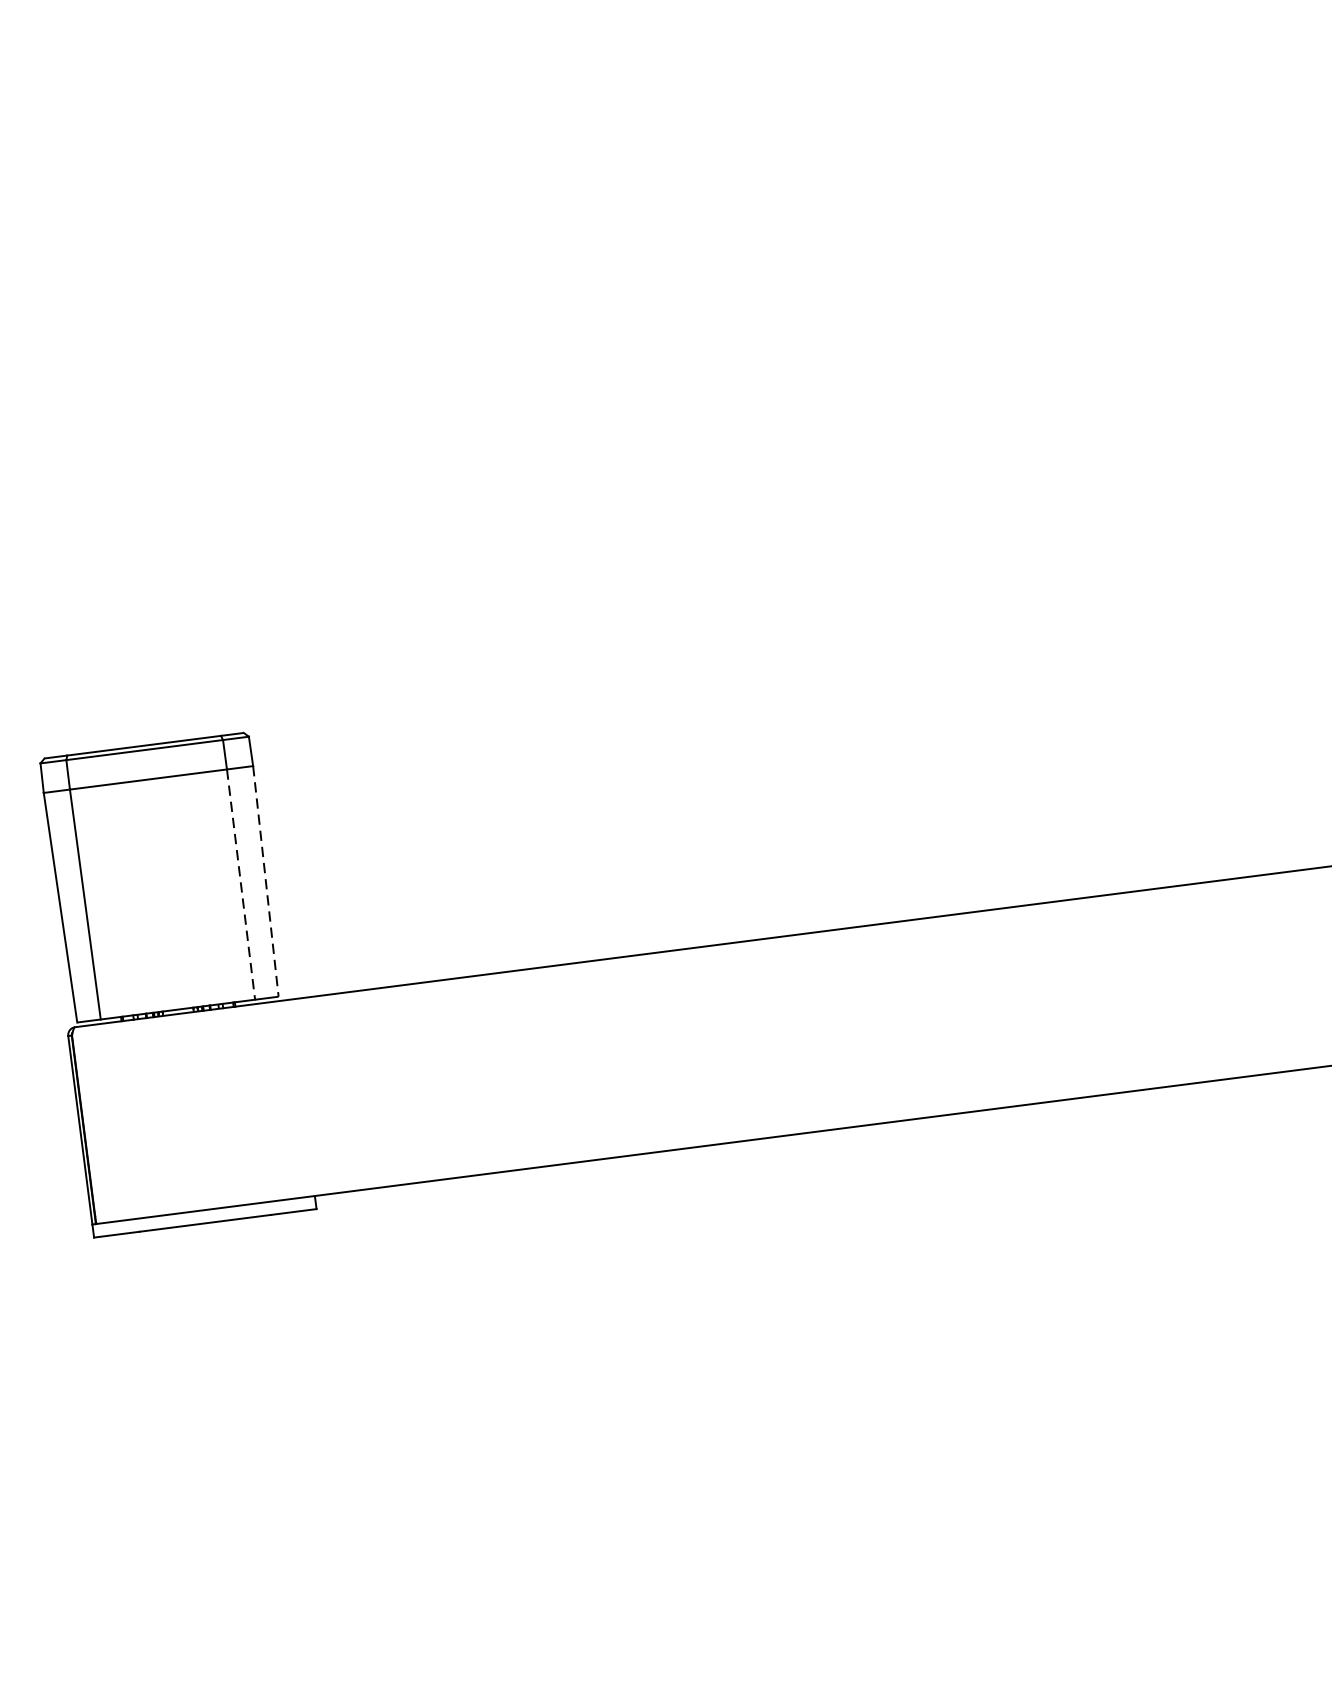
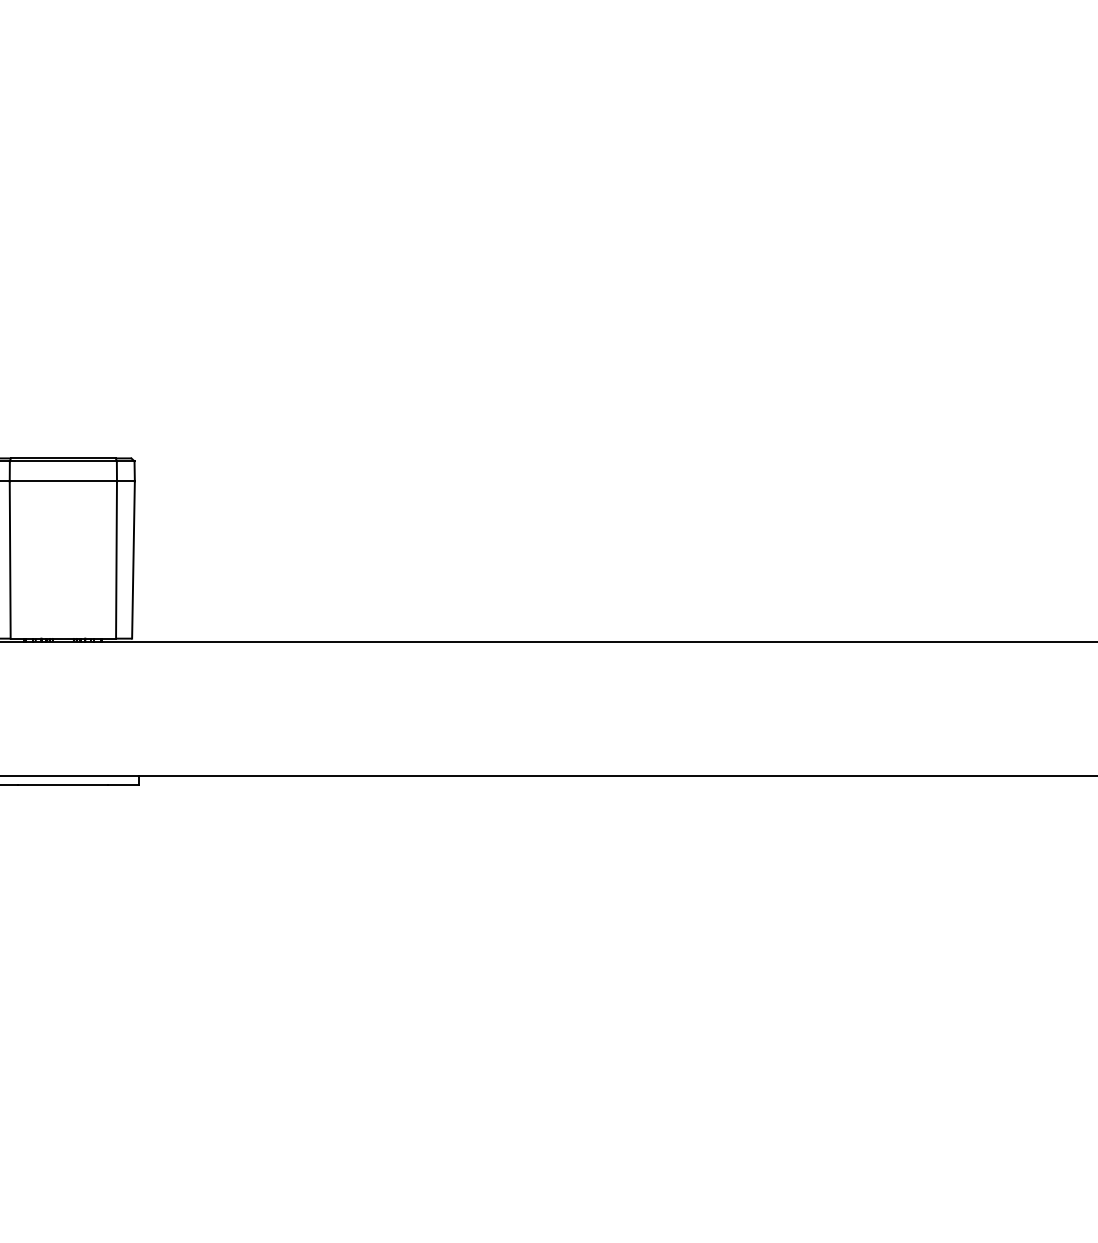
line: (265, 882) -> (133, 560), dashed -> solid
line: (241, 885) -> (116, 560), dashed -> solid

